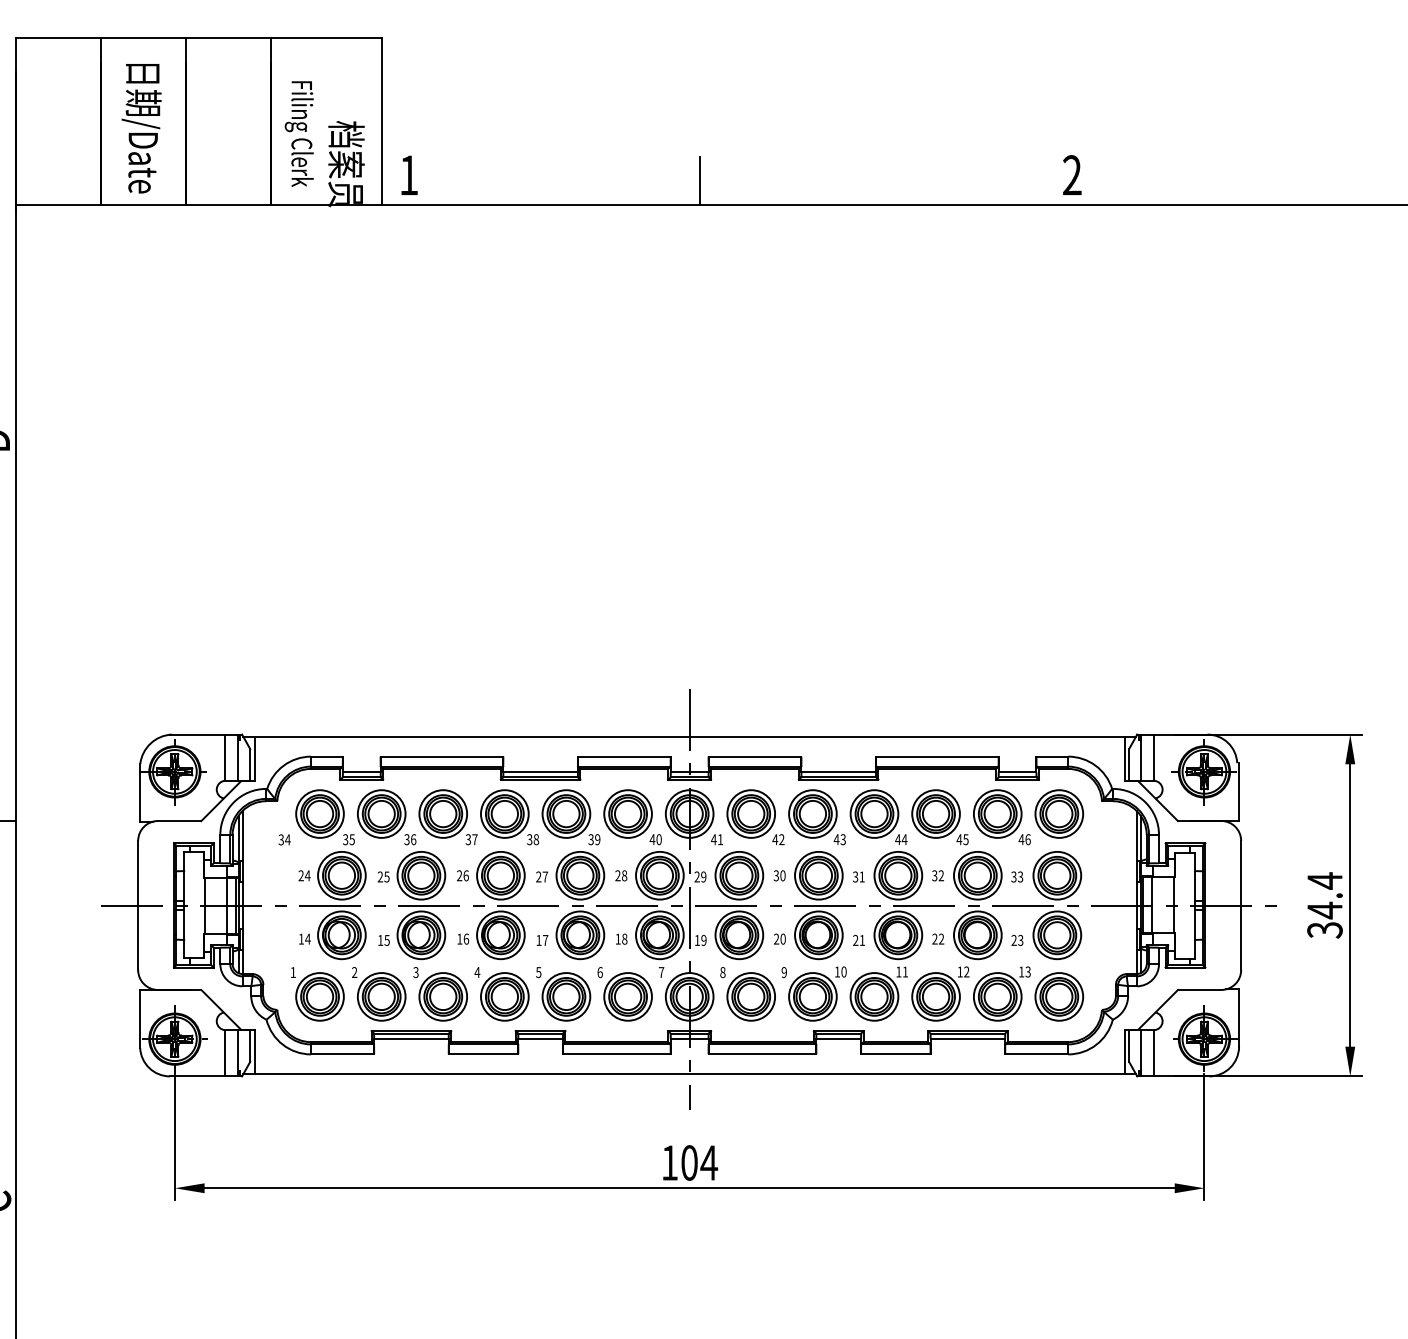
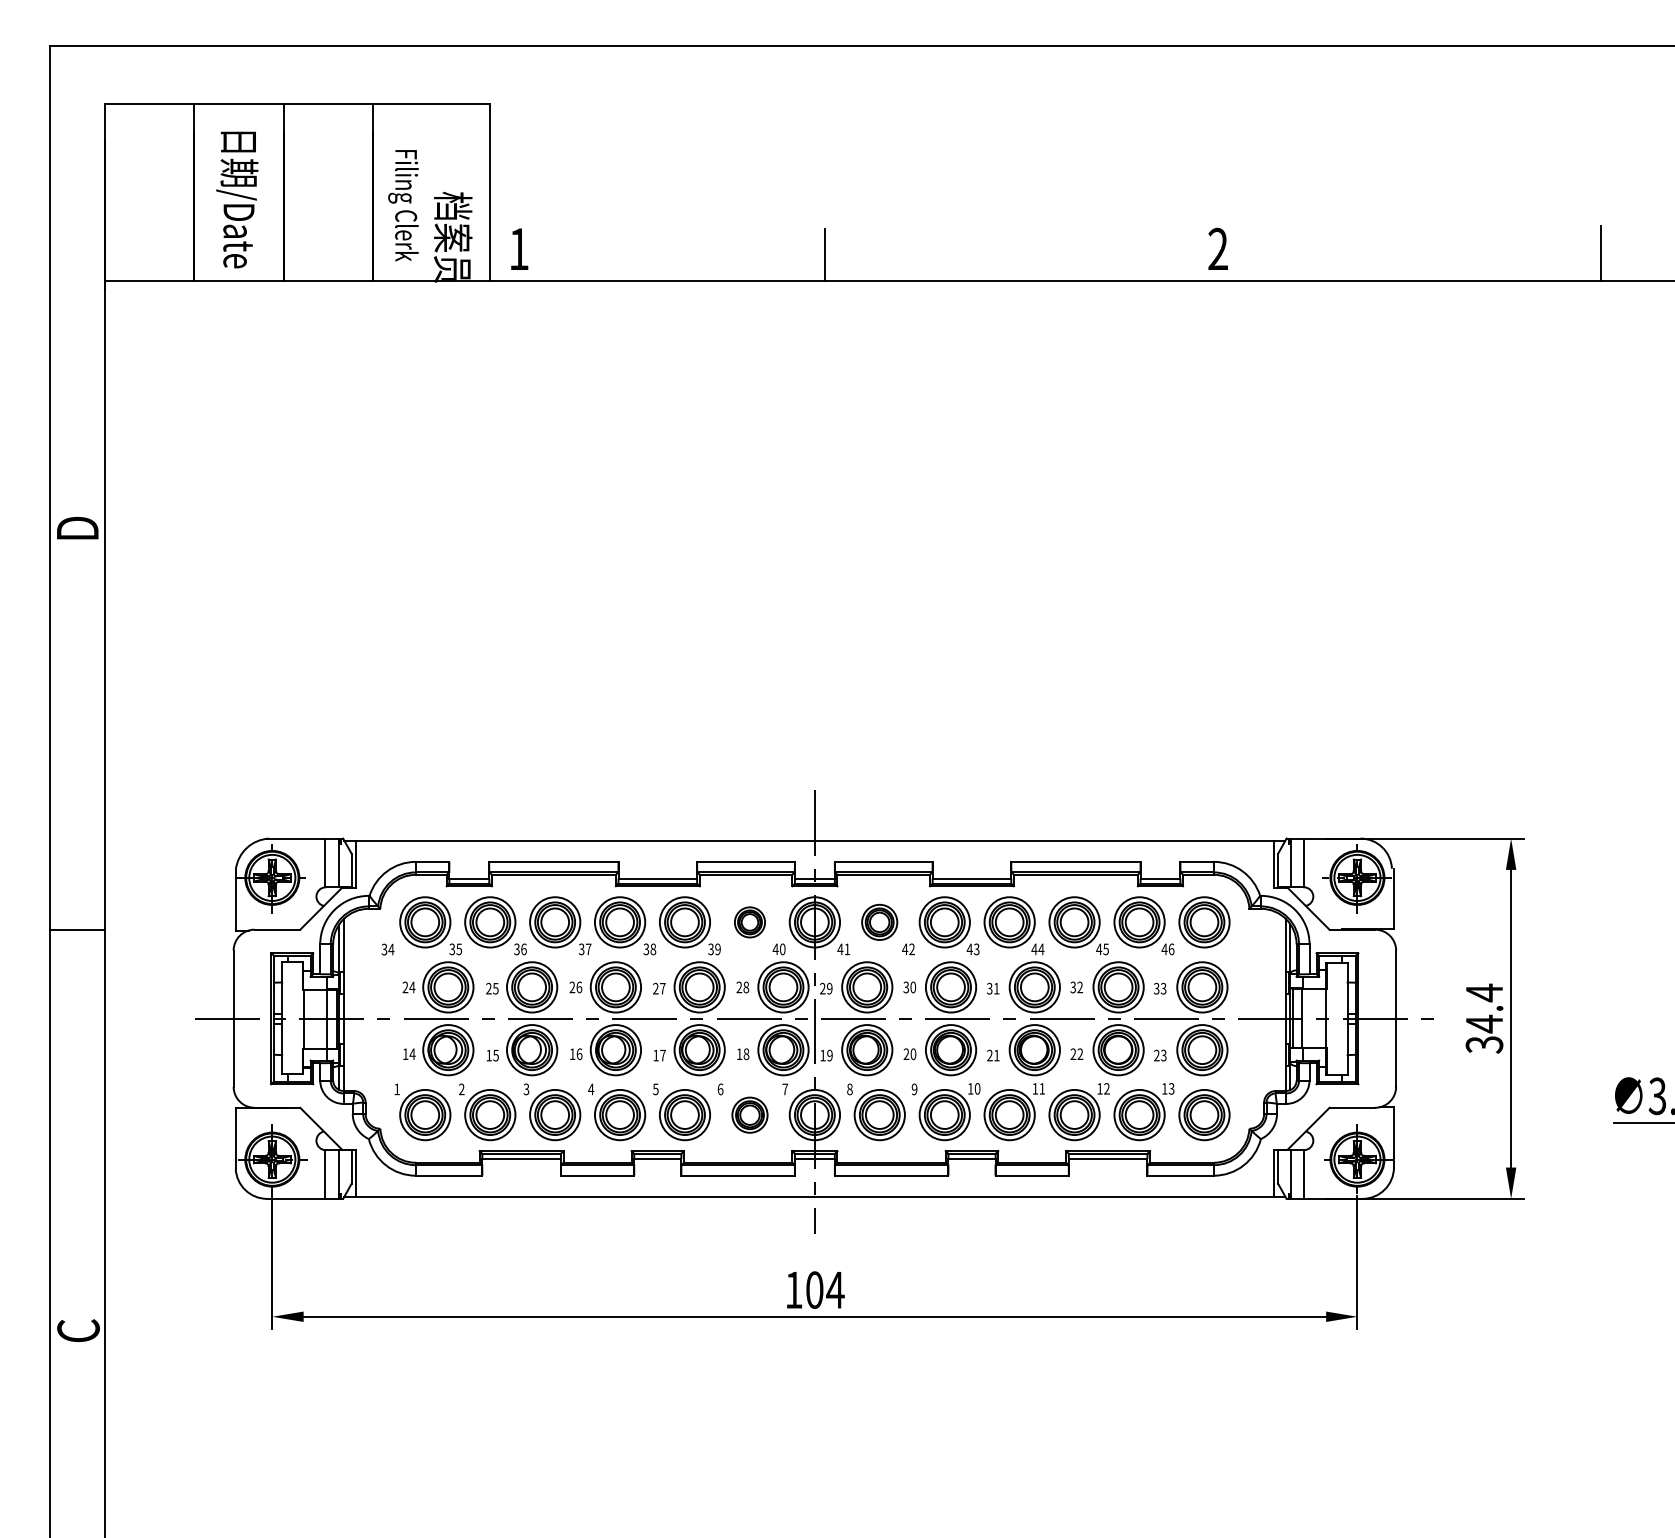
part: (627, 814) -> (749, 922), size x0.6
part: (750, 814) -> (879, 922), size x0.7
part: (627, 997) -> (749, 1115), size x0.7

